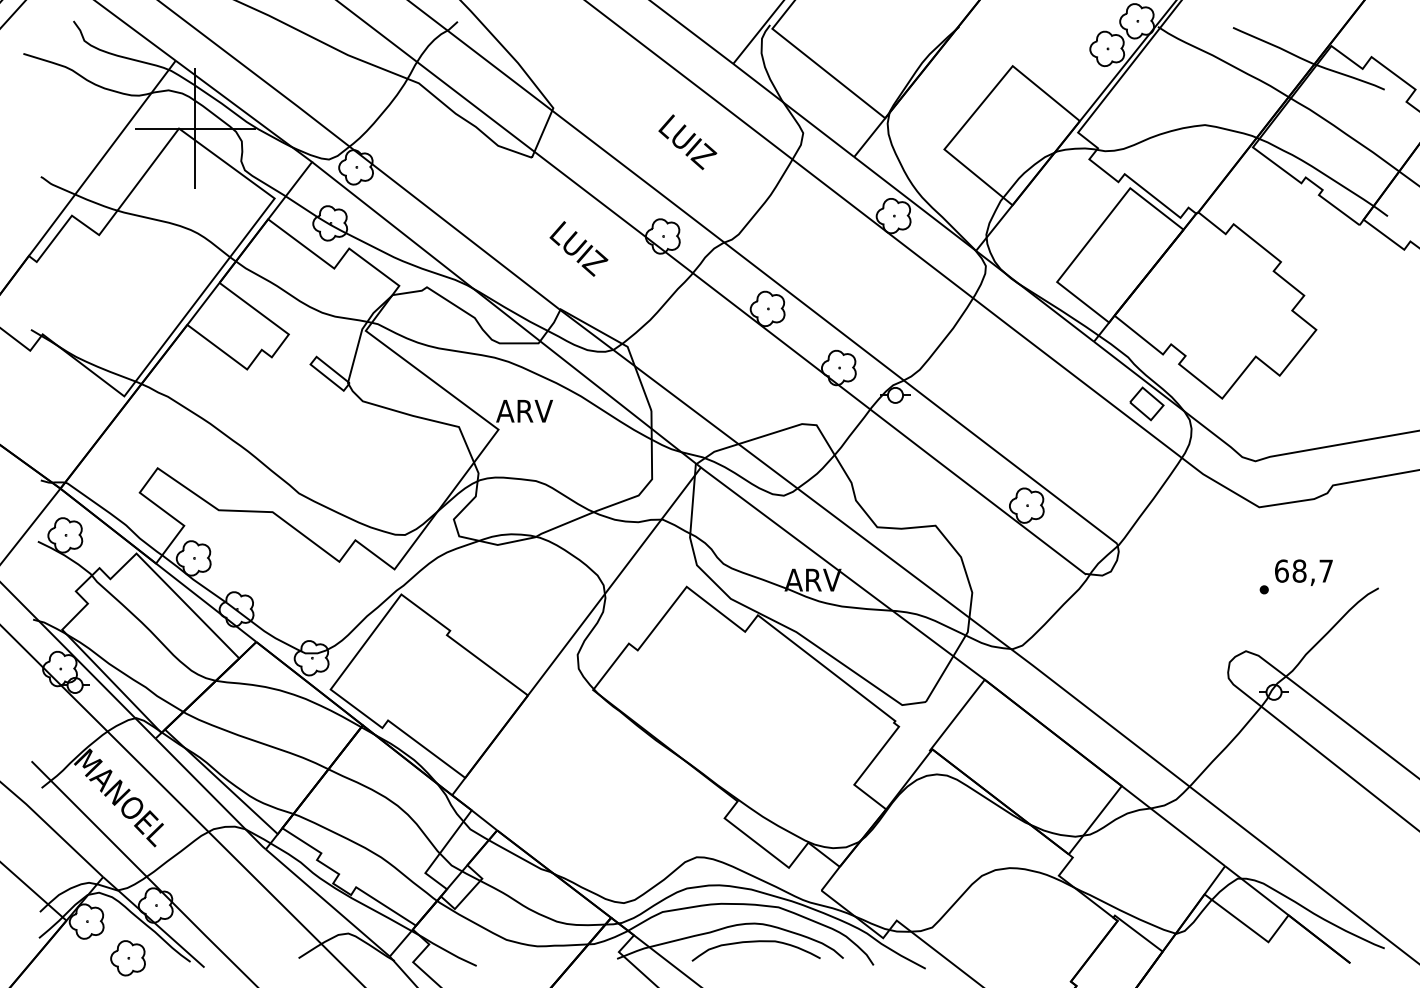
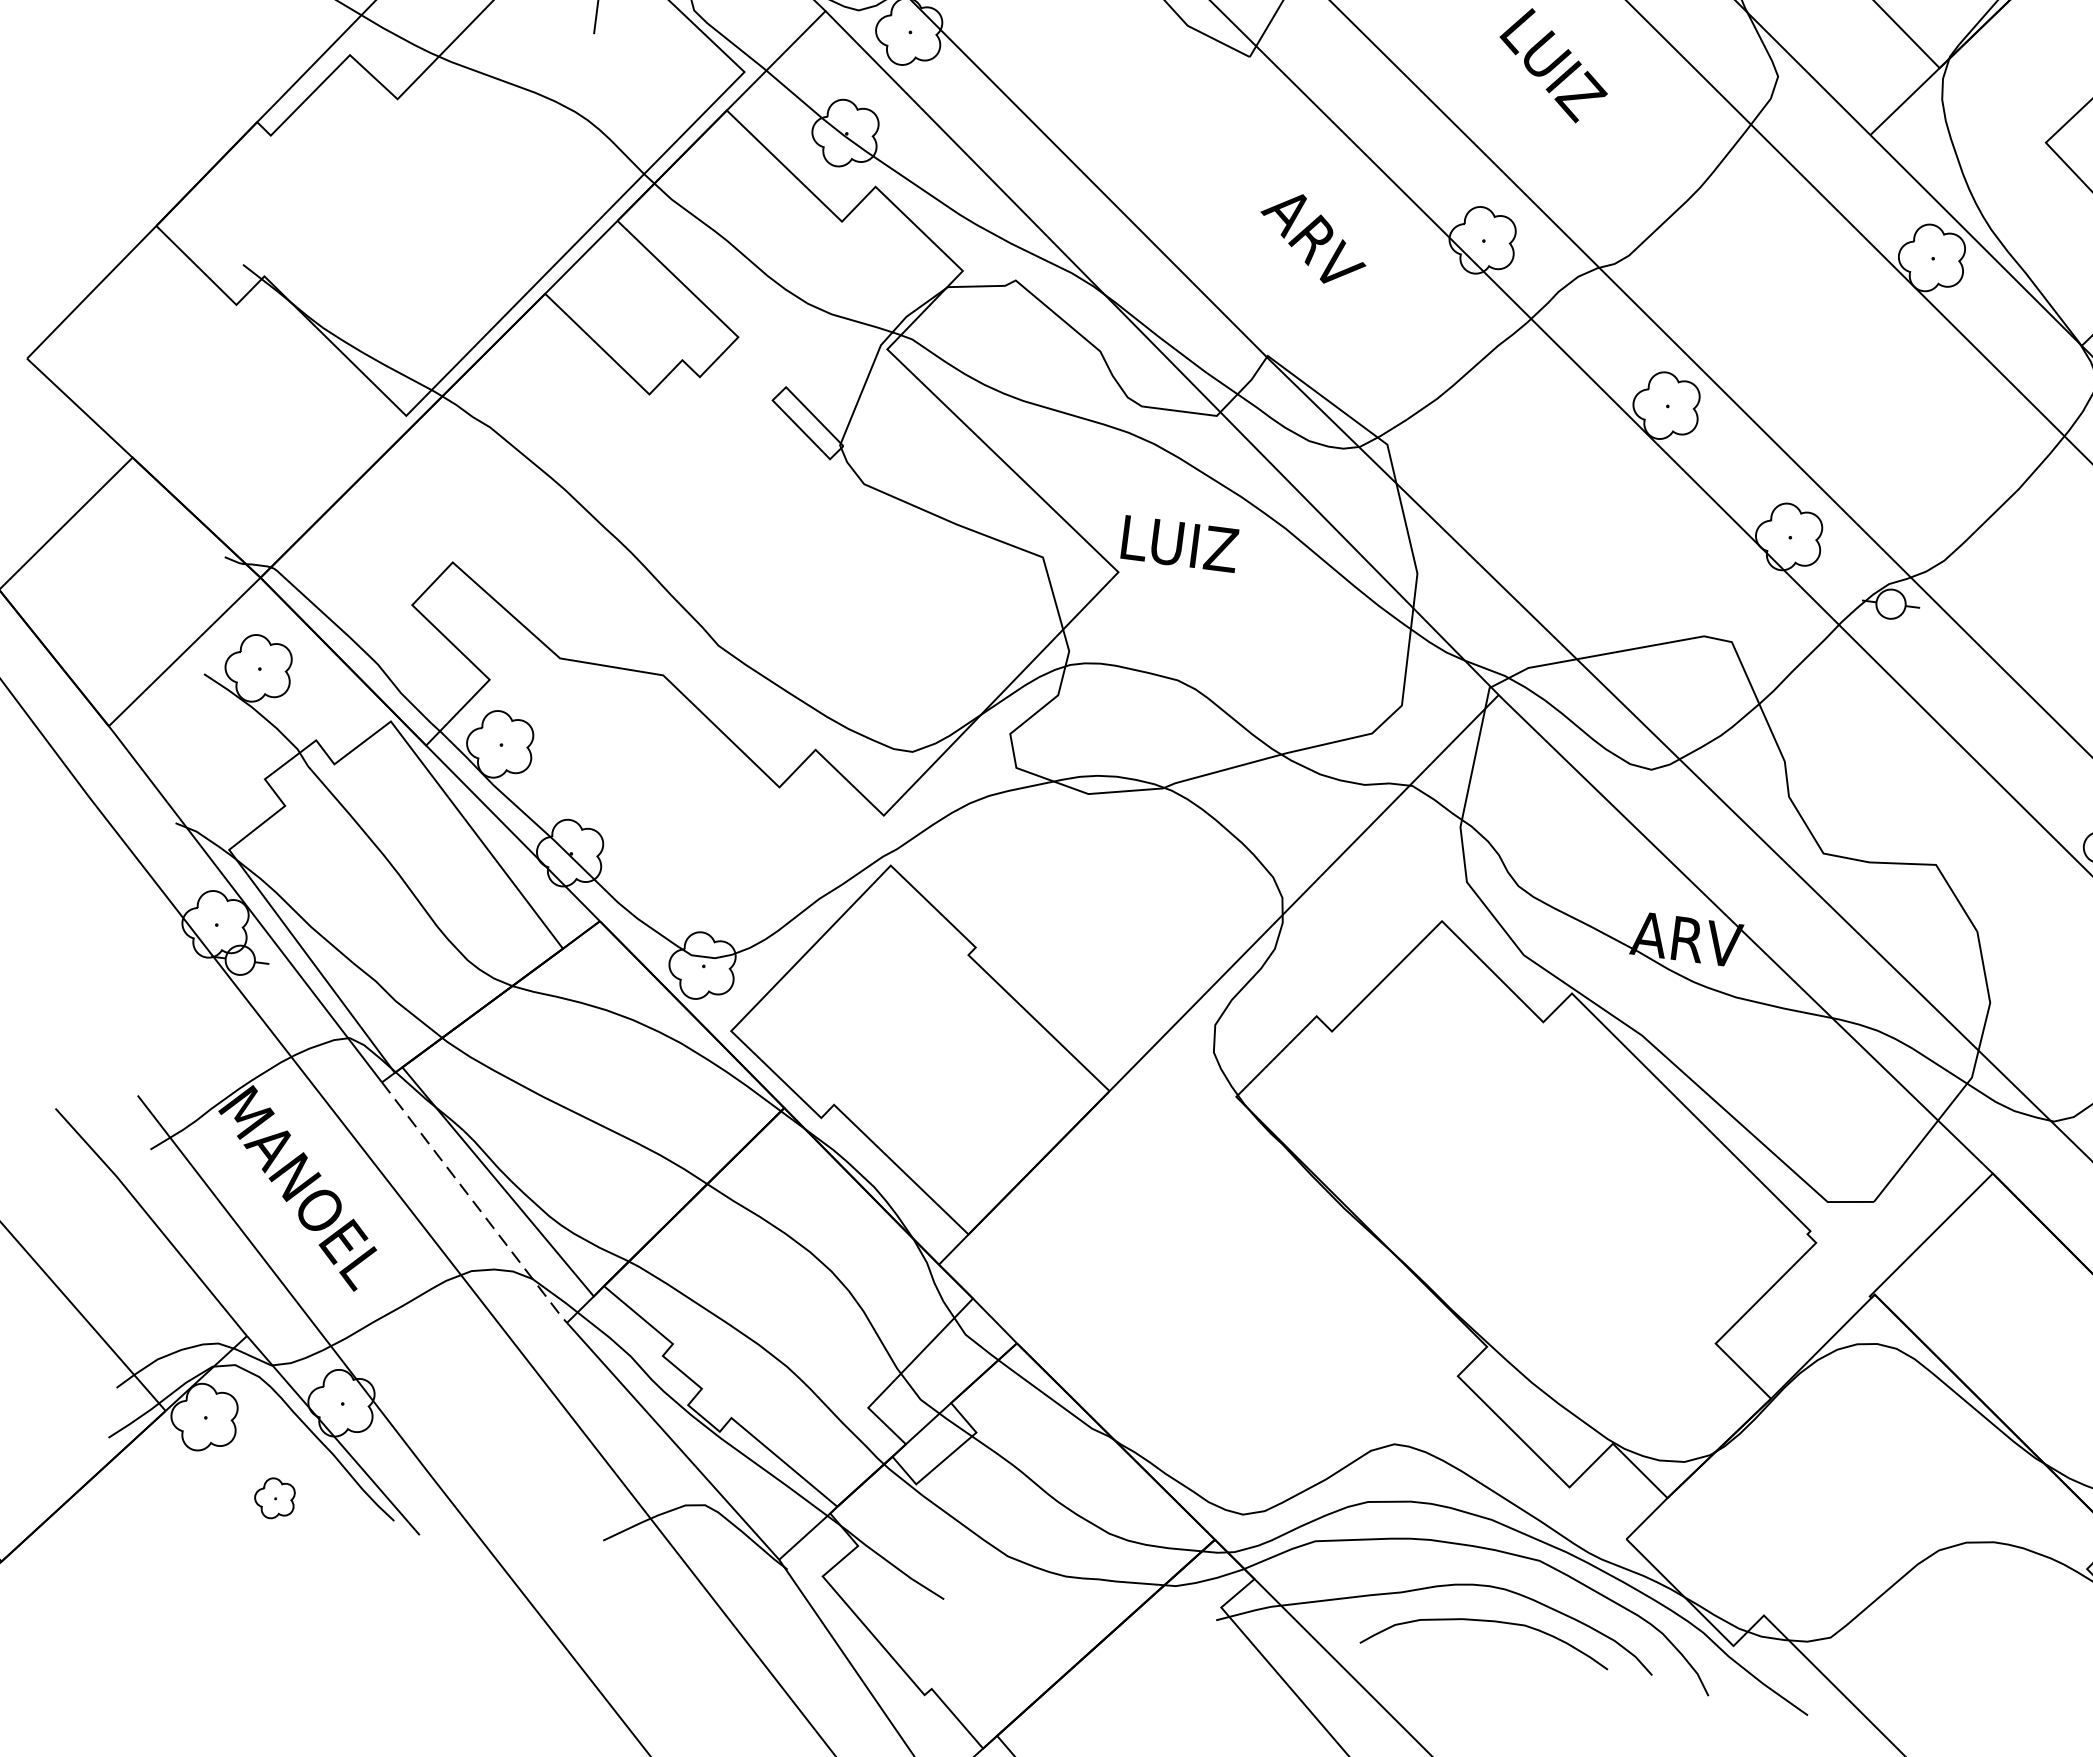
text: (577, 248) -> (1315, 242), LUIZ -> ARV
text: (526, 411) -> (1176, 544), ARV -> LUIZ
line: (211, 795) -> (475, 1205), solid -> dashed
part: (127, 958) -> (273, 1498), size x0.6

